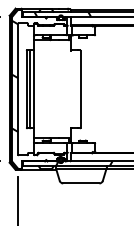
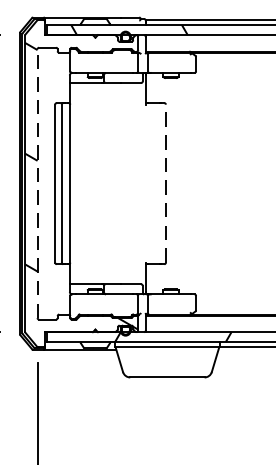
line: (18, 88) -> (38, 182), solid -> dashed
line: (80, 88) -> (165, 182), solid -> dashed

